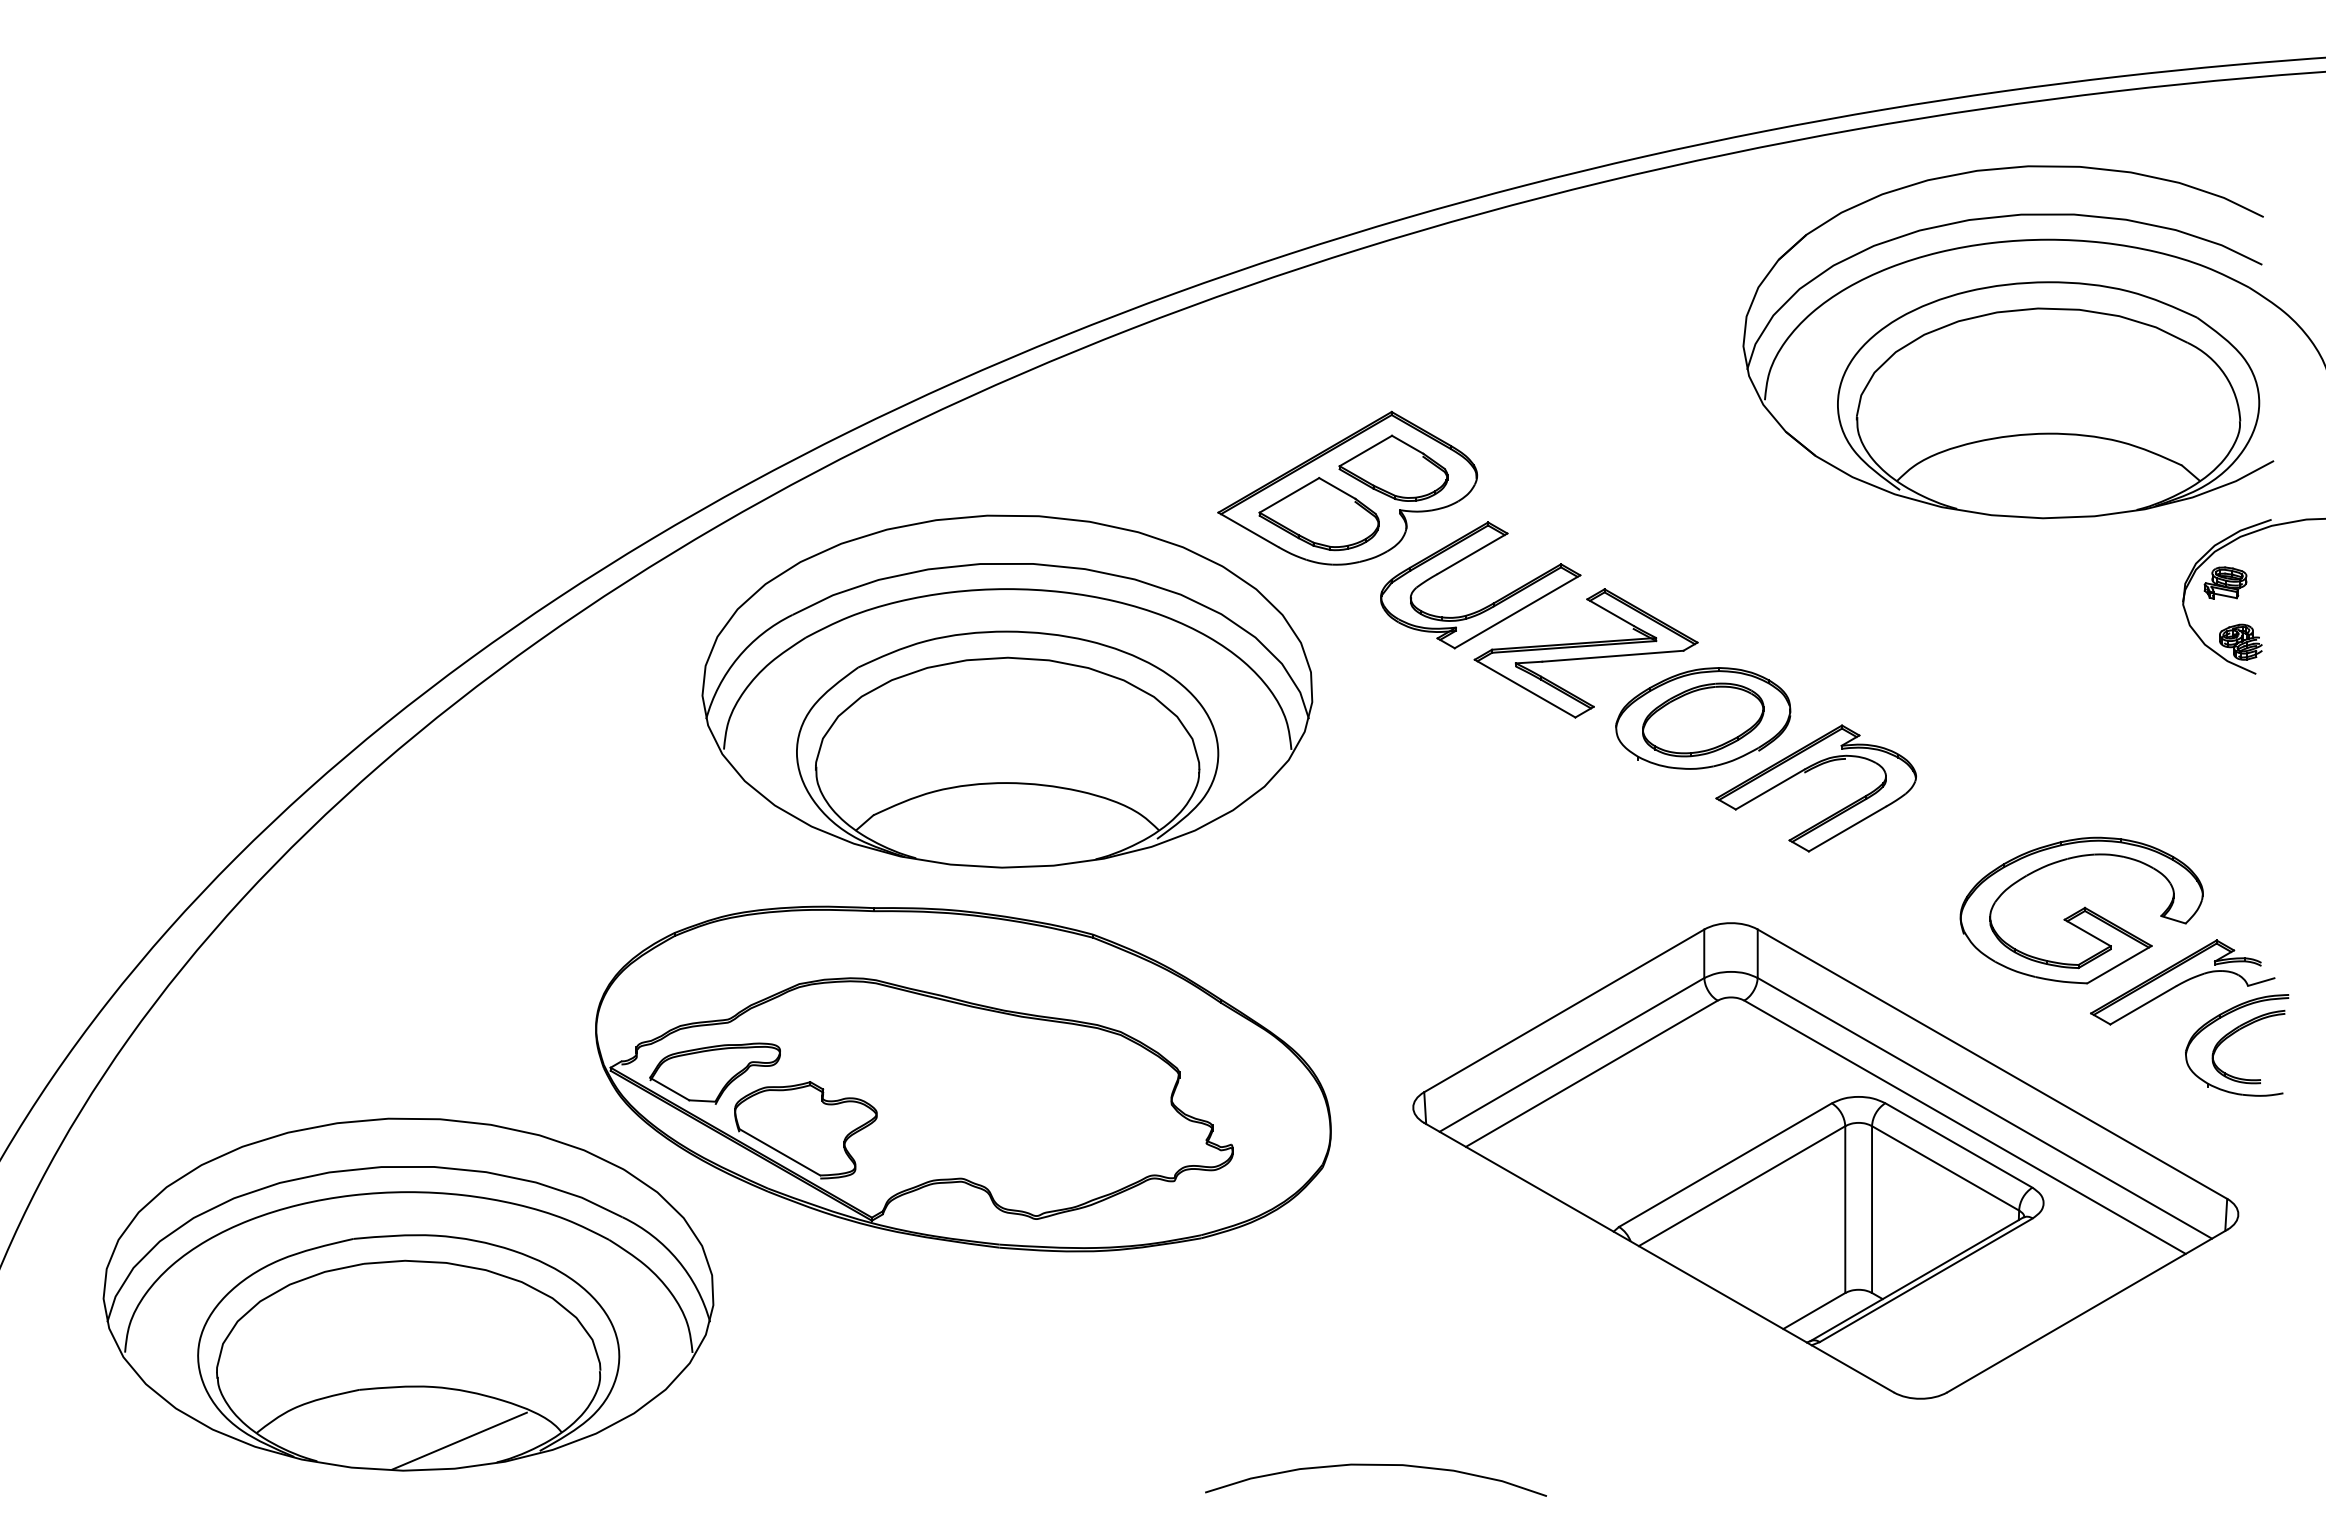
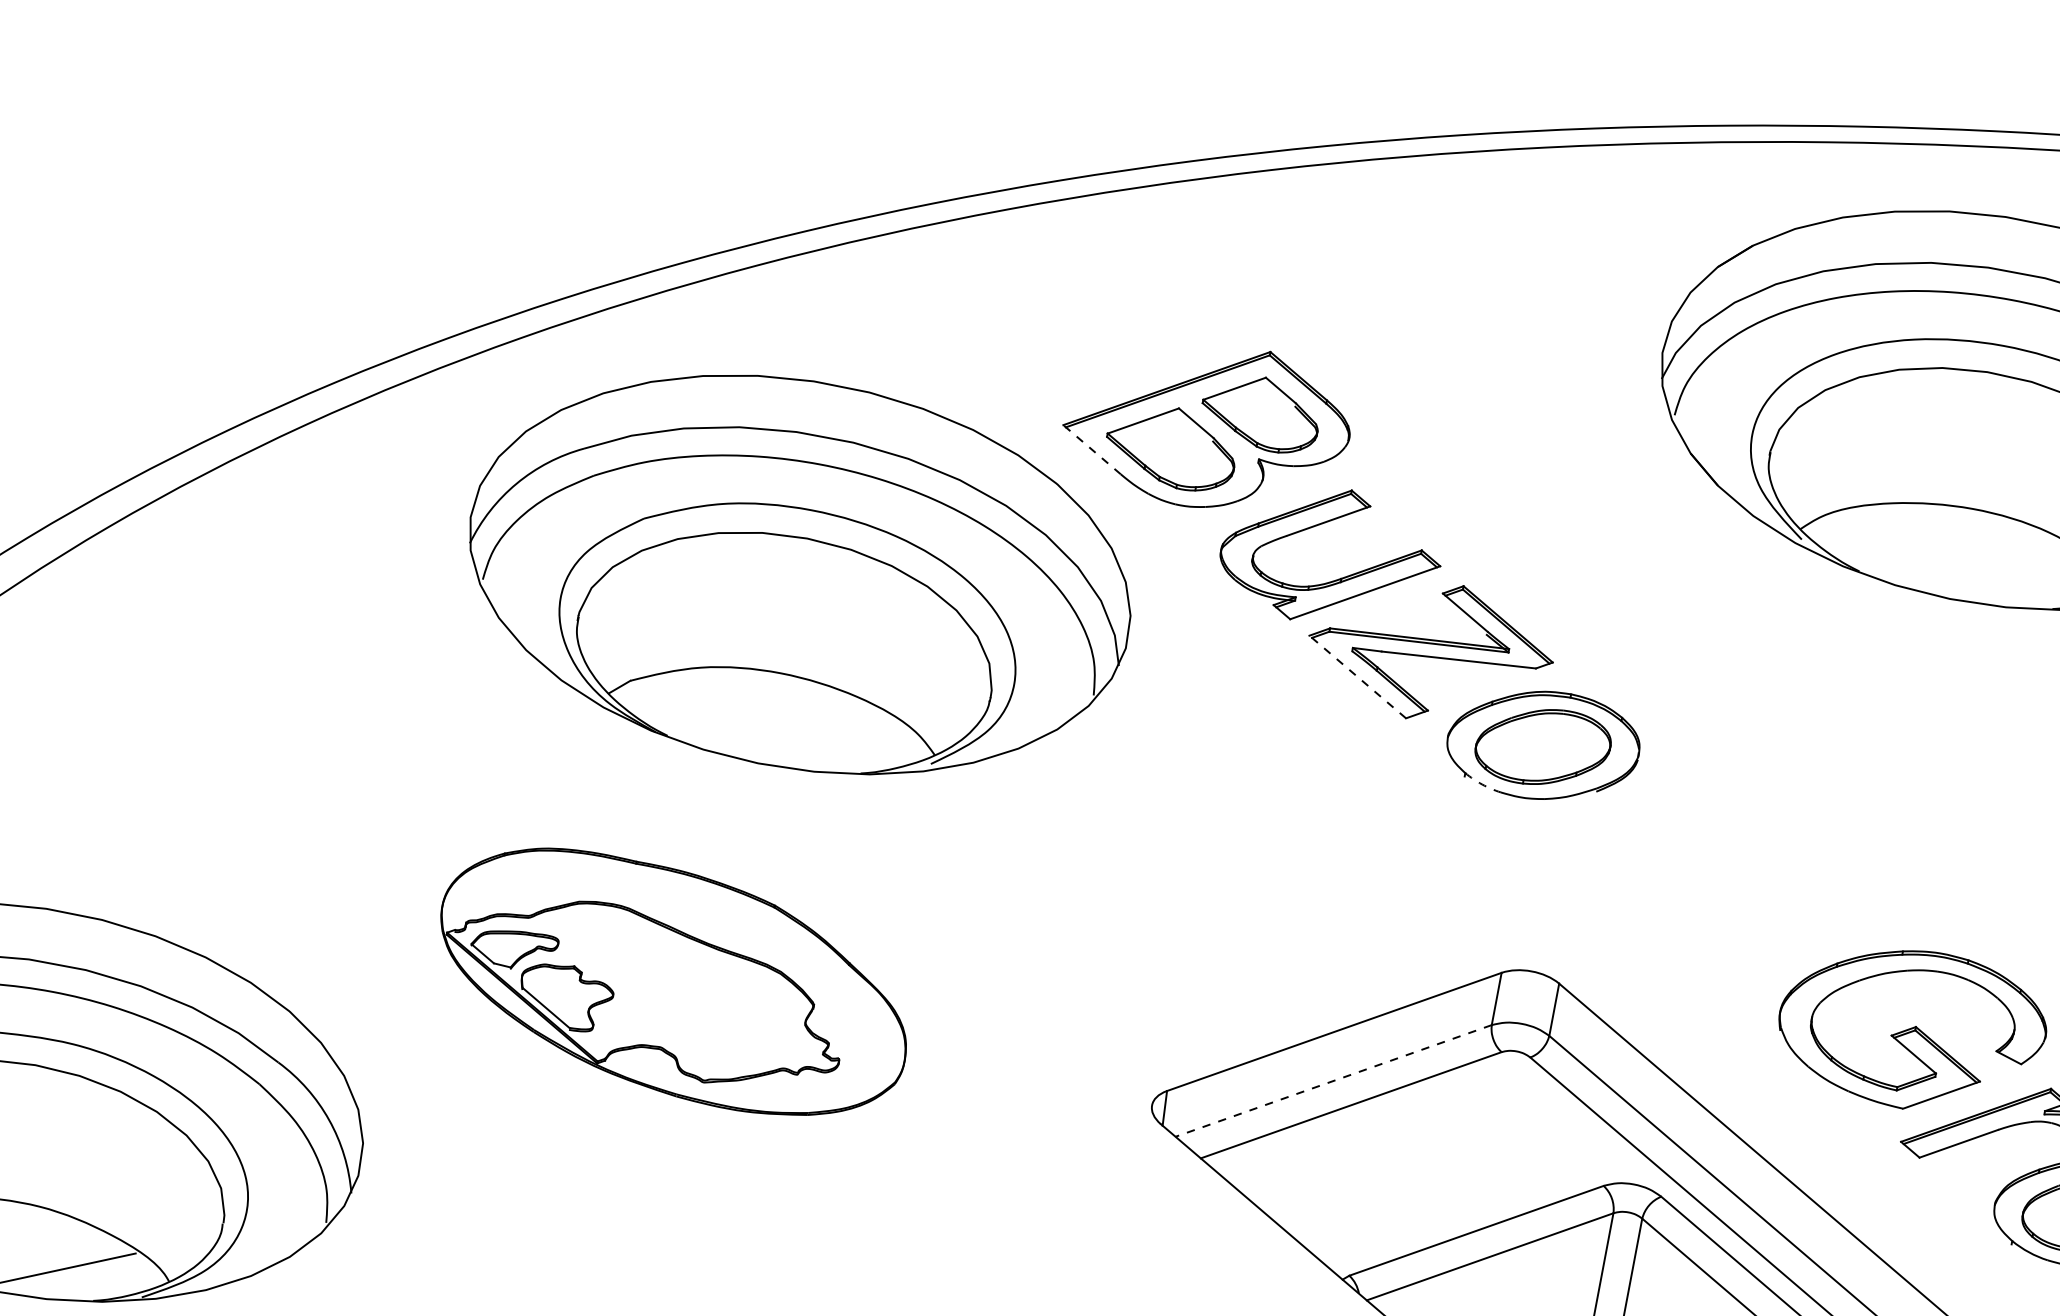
line: (1247, 529) -> (1091, 449), solid -> dashed
line: (1524, 688) -> (1357, 676), solid -> dashed
arc: (1654, 763) -> (1481, 783), solid -> dashed
part: (1807, 772) -> (1644, 824), removed
line: (1571, 1055) -> (1333, 1081), solid -> dashed
part: (963, 1078) -> (673, 982), size x0.6

